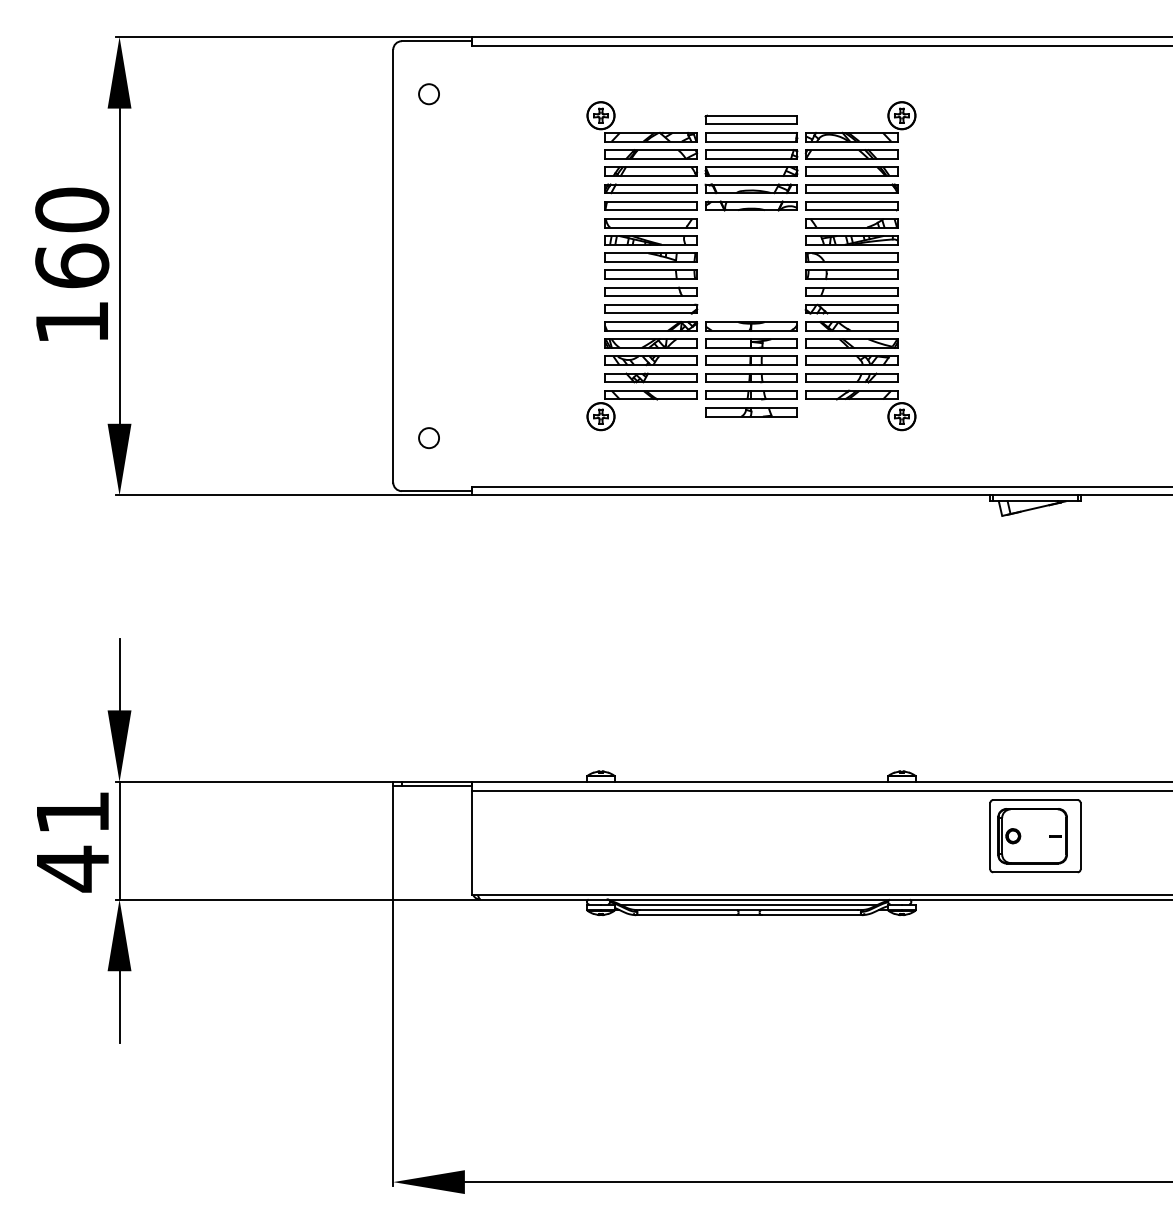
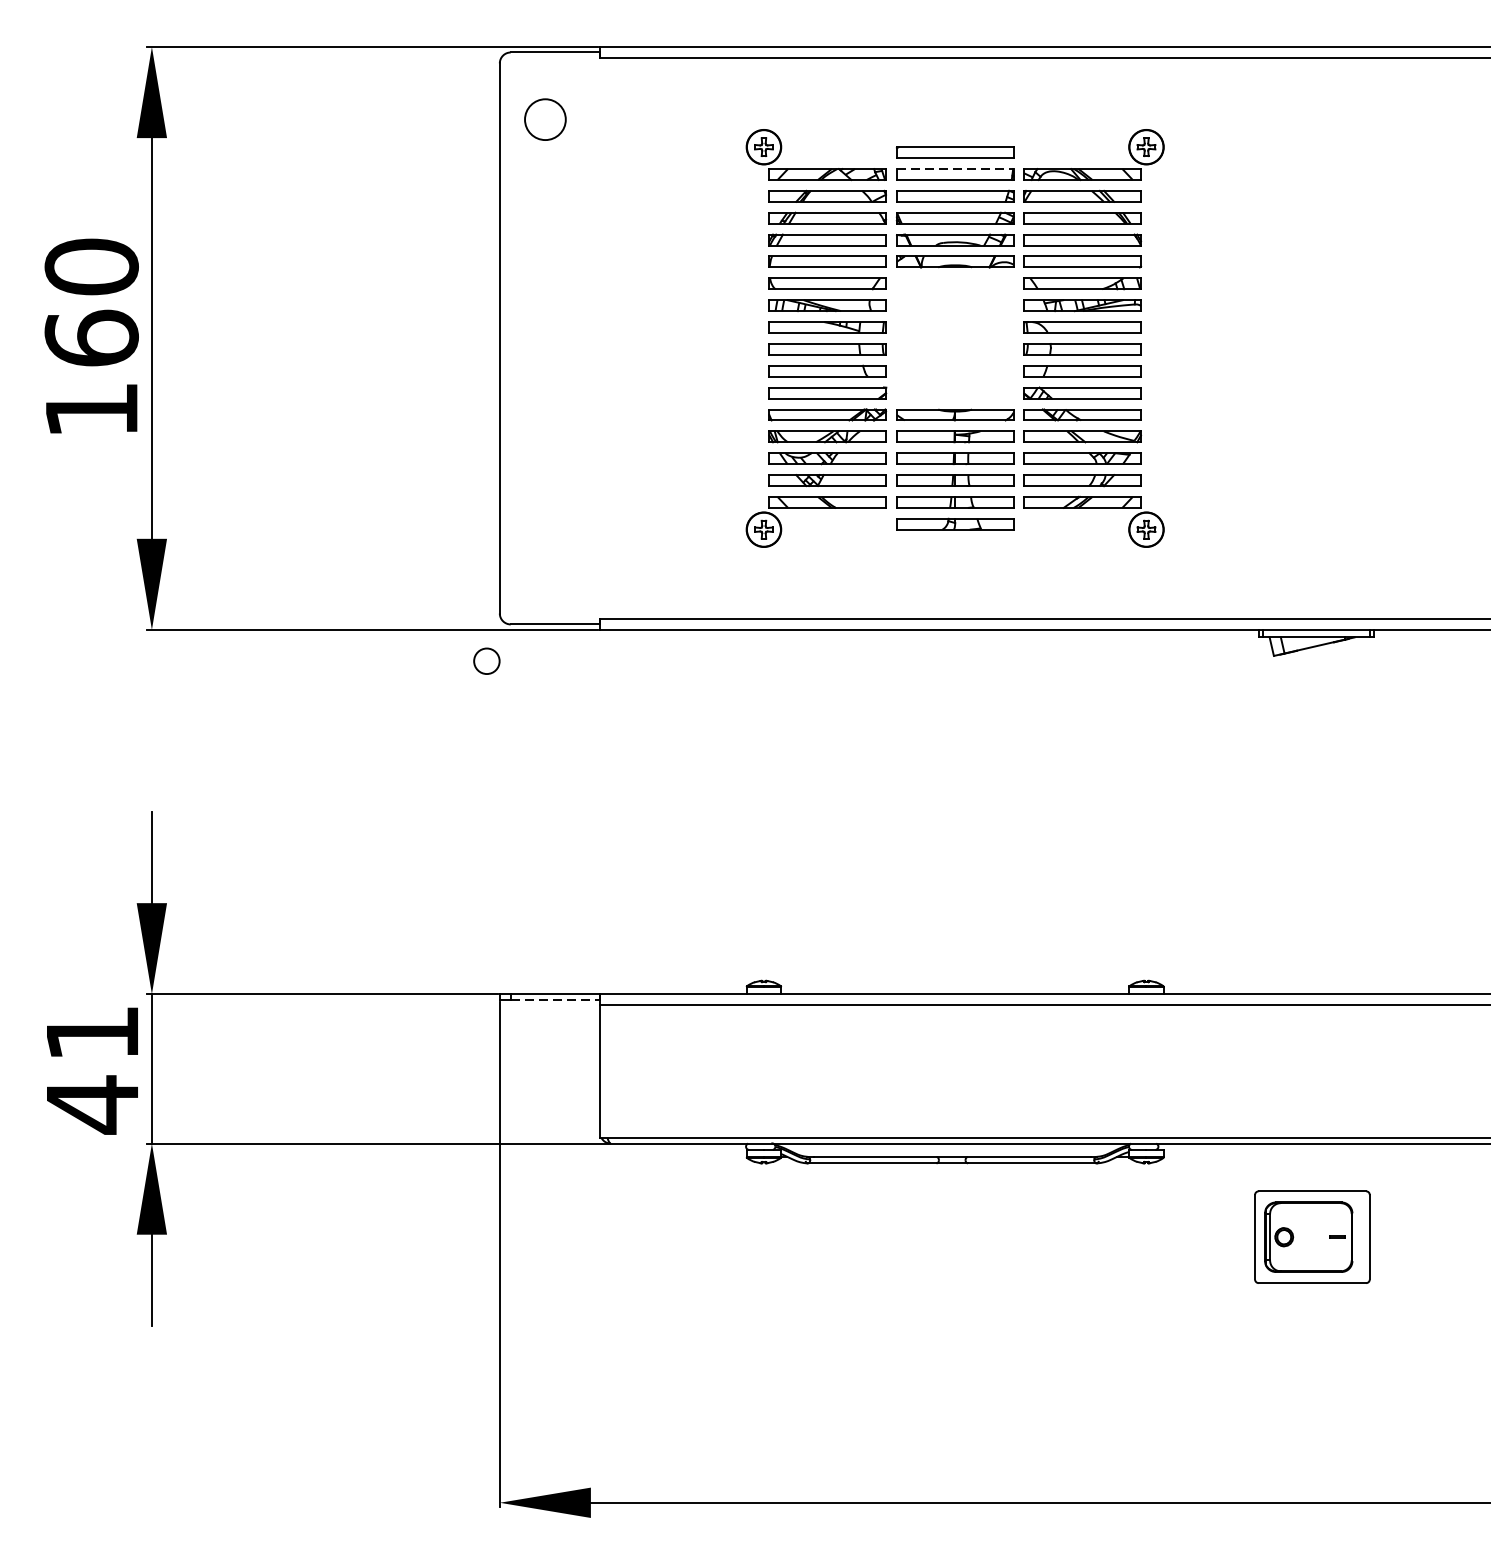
circle: (428, 94) -> (544, 120), size x1.6
line: (751, 132) -> (955, 168), solid -> dashed
circle: (428, 438) -> (486, 661), moved
line: (436, 786) -> (554, 999), solid -> dashed
part: (1035, 836) -> (1312, 1237), moved
line: (749, 904) -> (952, 1149), removed

